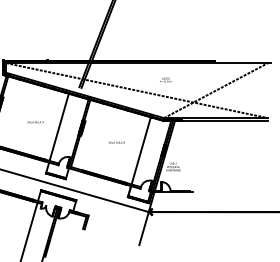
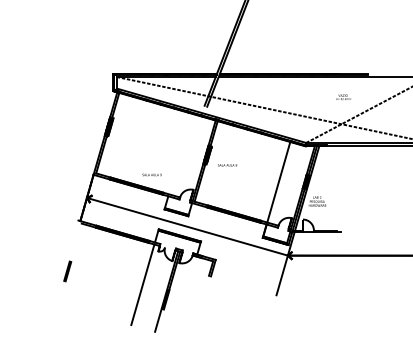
text: (165, 79) -> (343, 96), moved
text: (35, 121) -> (151, 174), moved
line: (58, 126) -> (179, 153), removed
text: (116, 142) -> (227, 165), moved

